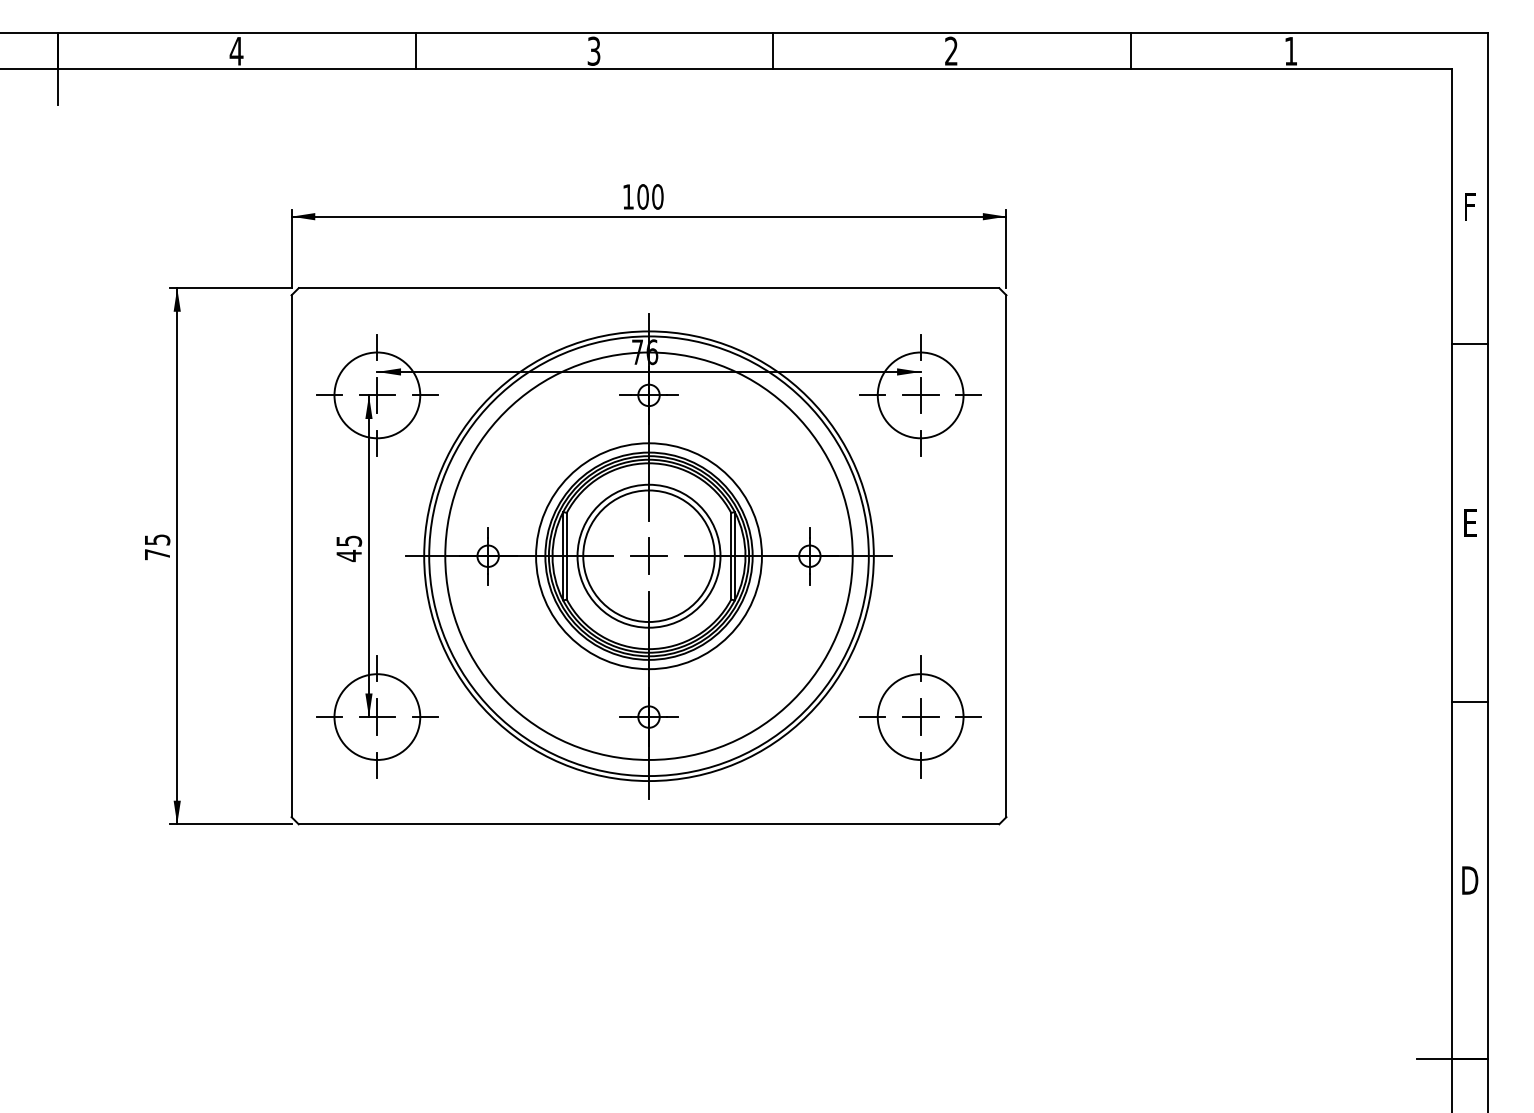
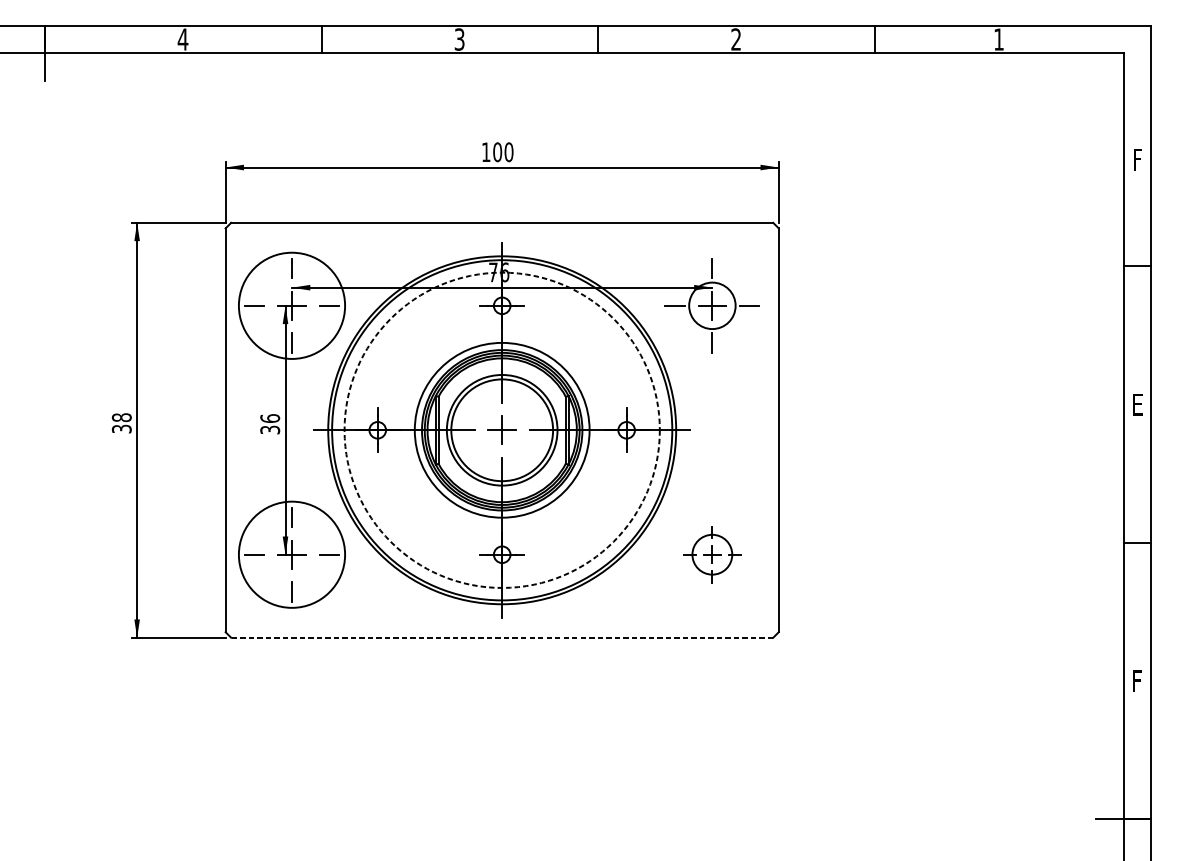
circle: (377, 395) -> (292, 305), size x1.6
circle: (920, 395) -> (712, 305), size x0.7
text: (157, 547) -> (121, 423), 75 -> 38
text: (349, 548) -> (270, 424), 45 -> 36
circle: (648, 555) -> (501, 429), solid -> dashed
circle: (377, 716) -> (292, 554), size x1.6
part: (920, 716) -> (712, 554), size x0.6
line: (648, 824) -> (501, 637), solid -> dashed
text: (1470, 880) -> (1137, 681), D -> F

